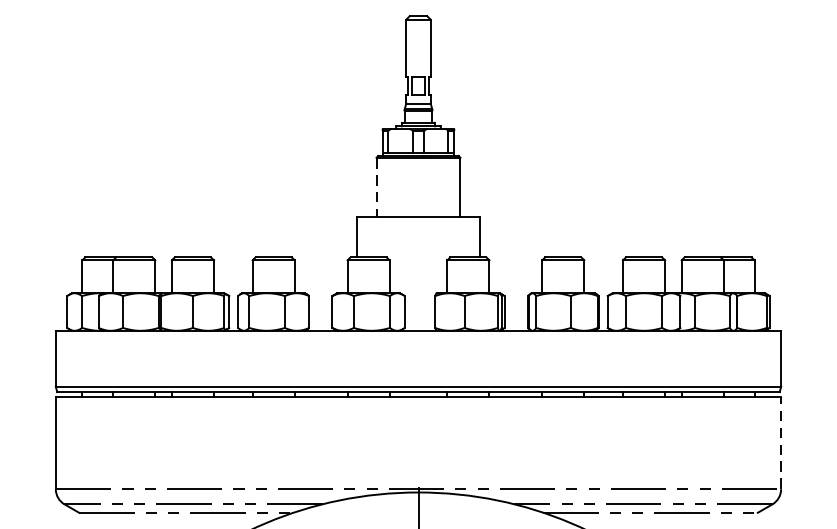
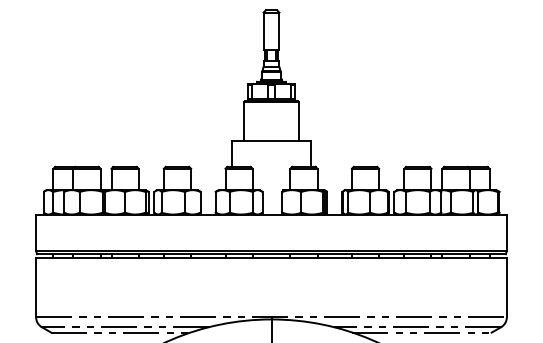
line: (376, 188) -> (244, 122), dashed -> solid
line: (780, 443) -> (506, 287), dashed -> solid

